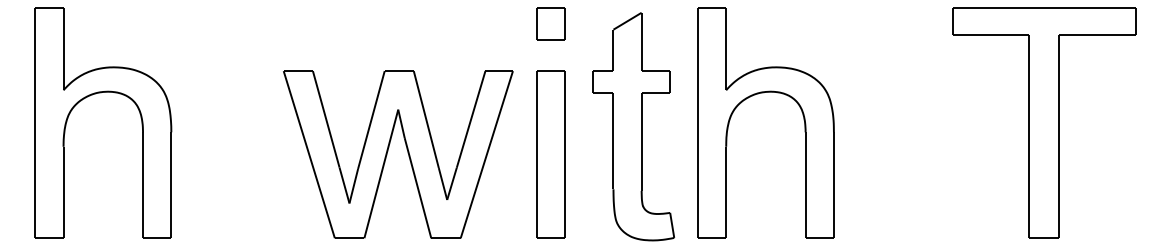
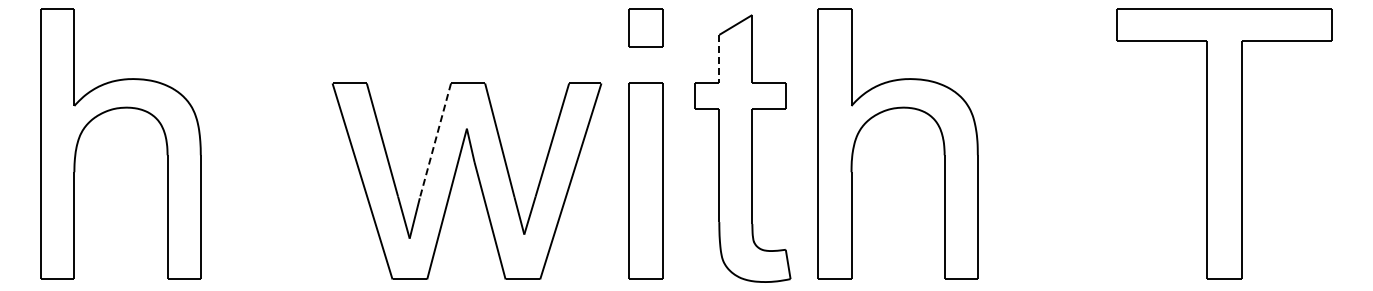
line: (613, 50) -> (719, 59), solid -> dashed
line: (371, 120) -> (435, 141), solid -> dashed

